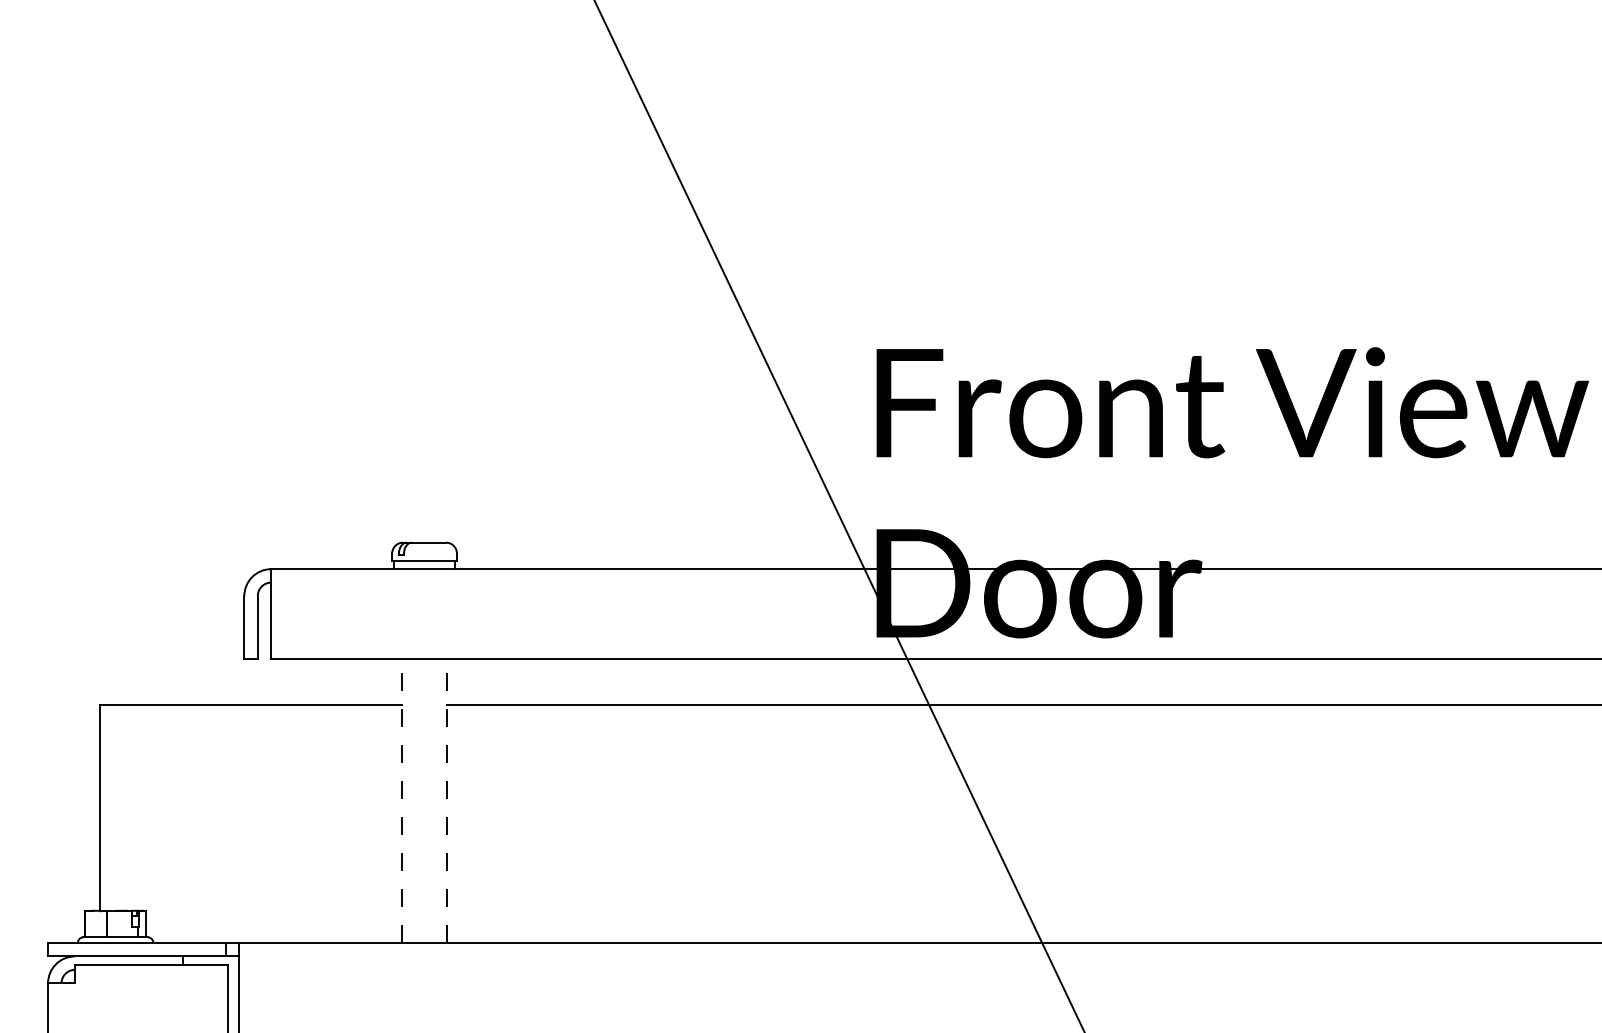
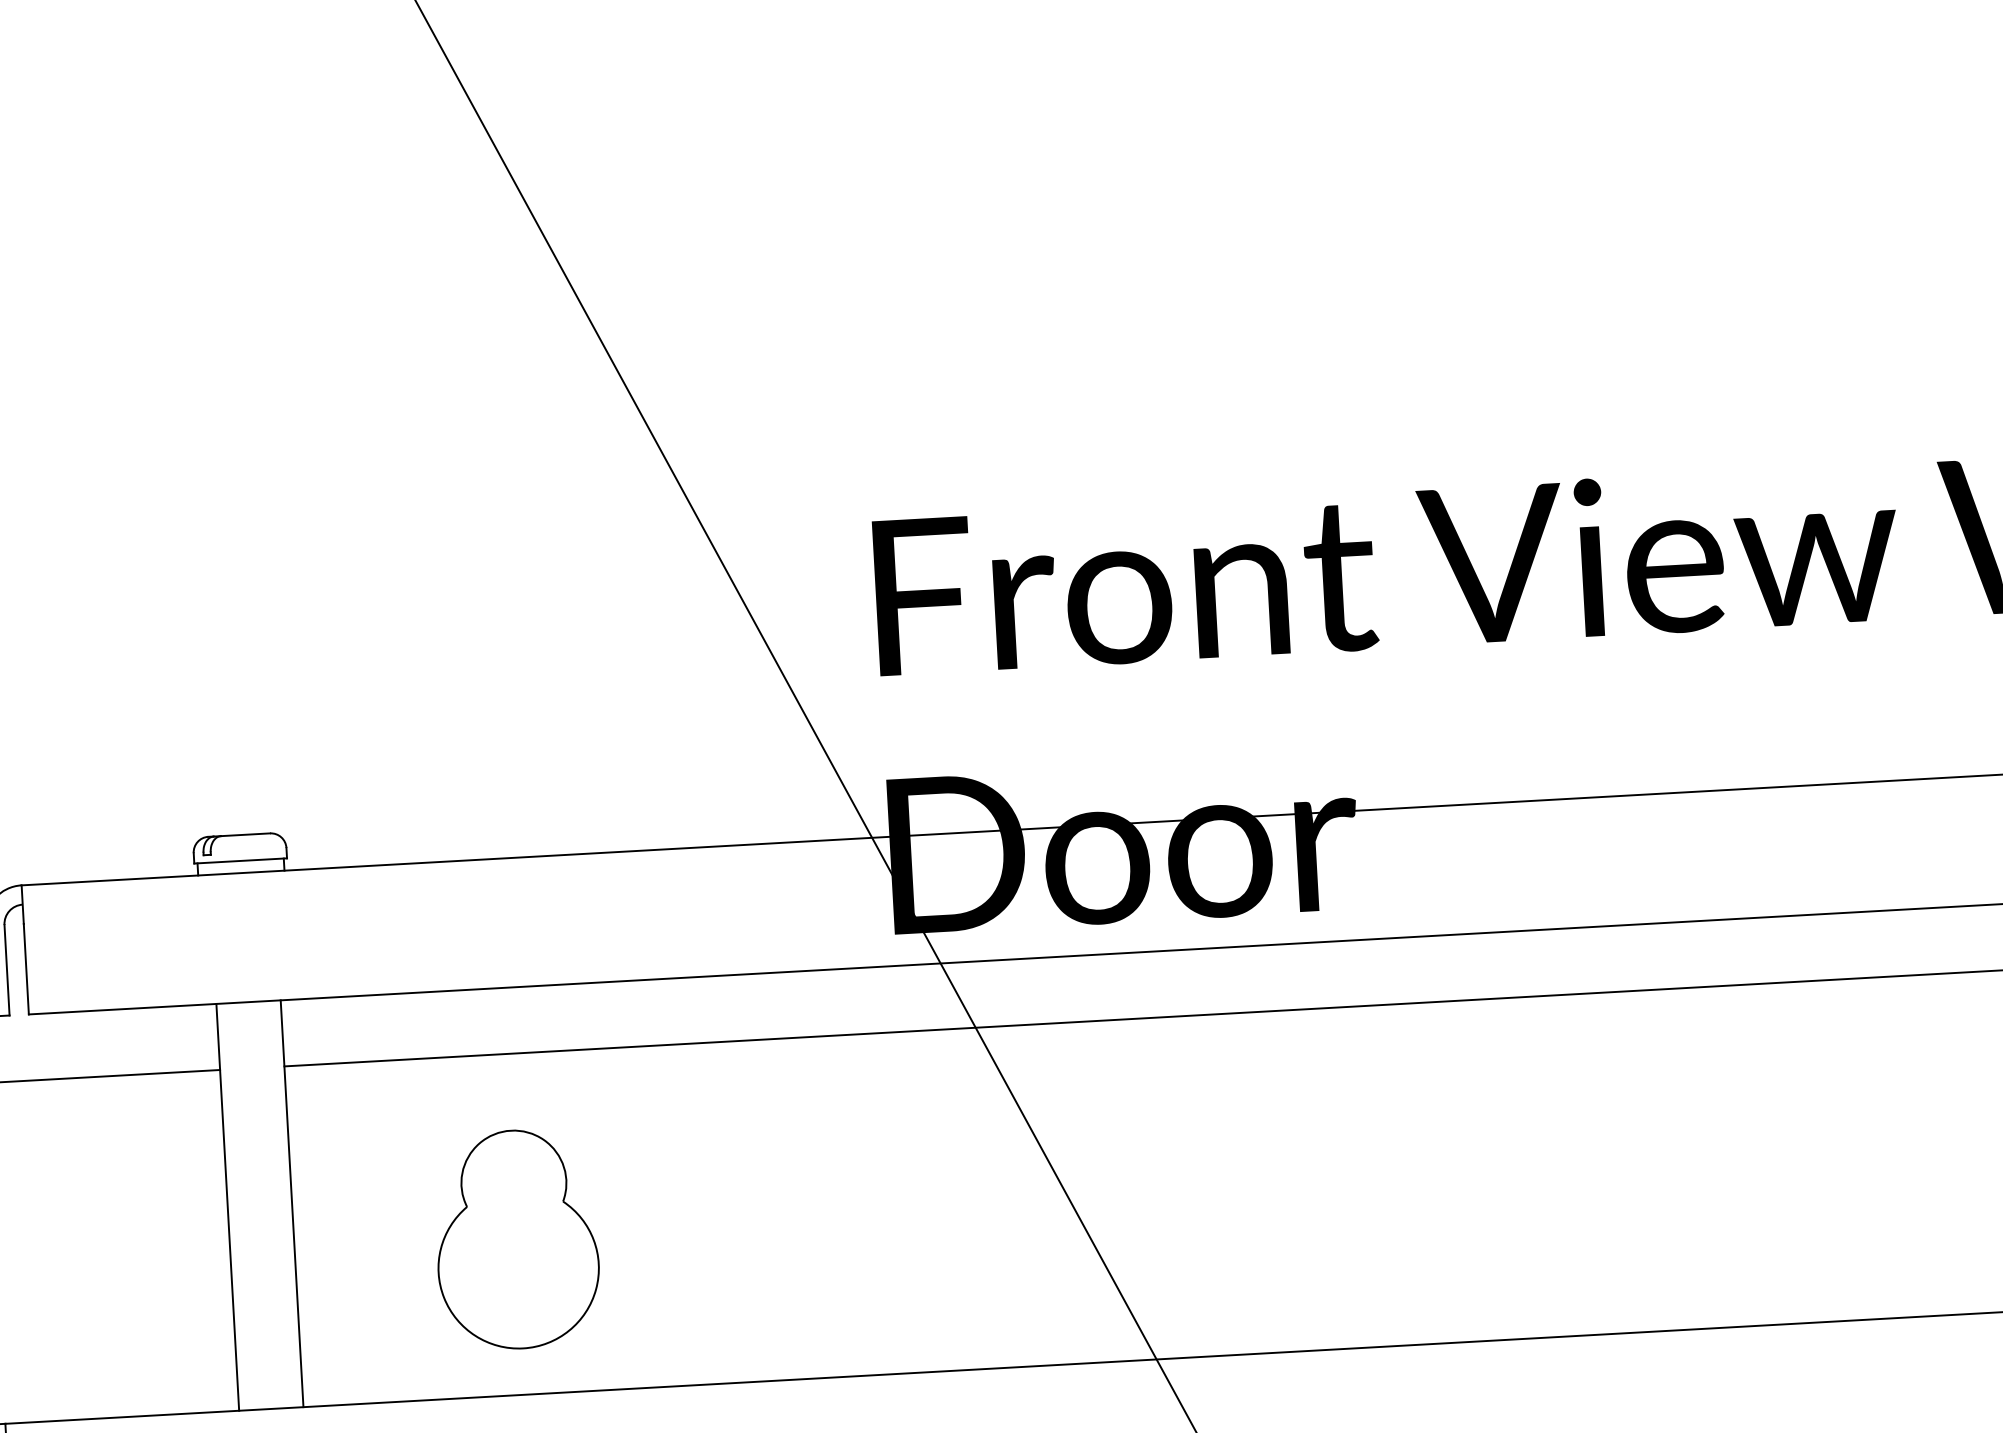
line: (402, 801) -> (228, 1207), dashed -> solid
line: (446, 801) -> (291, 1204), dashed -> solid
part: (601, 834) -> (516, 1239), added

